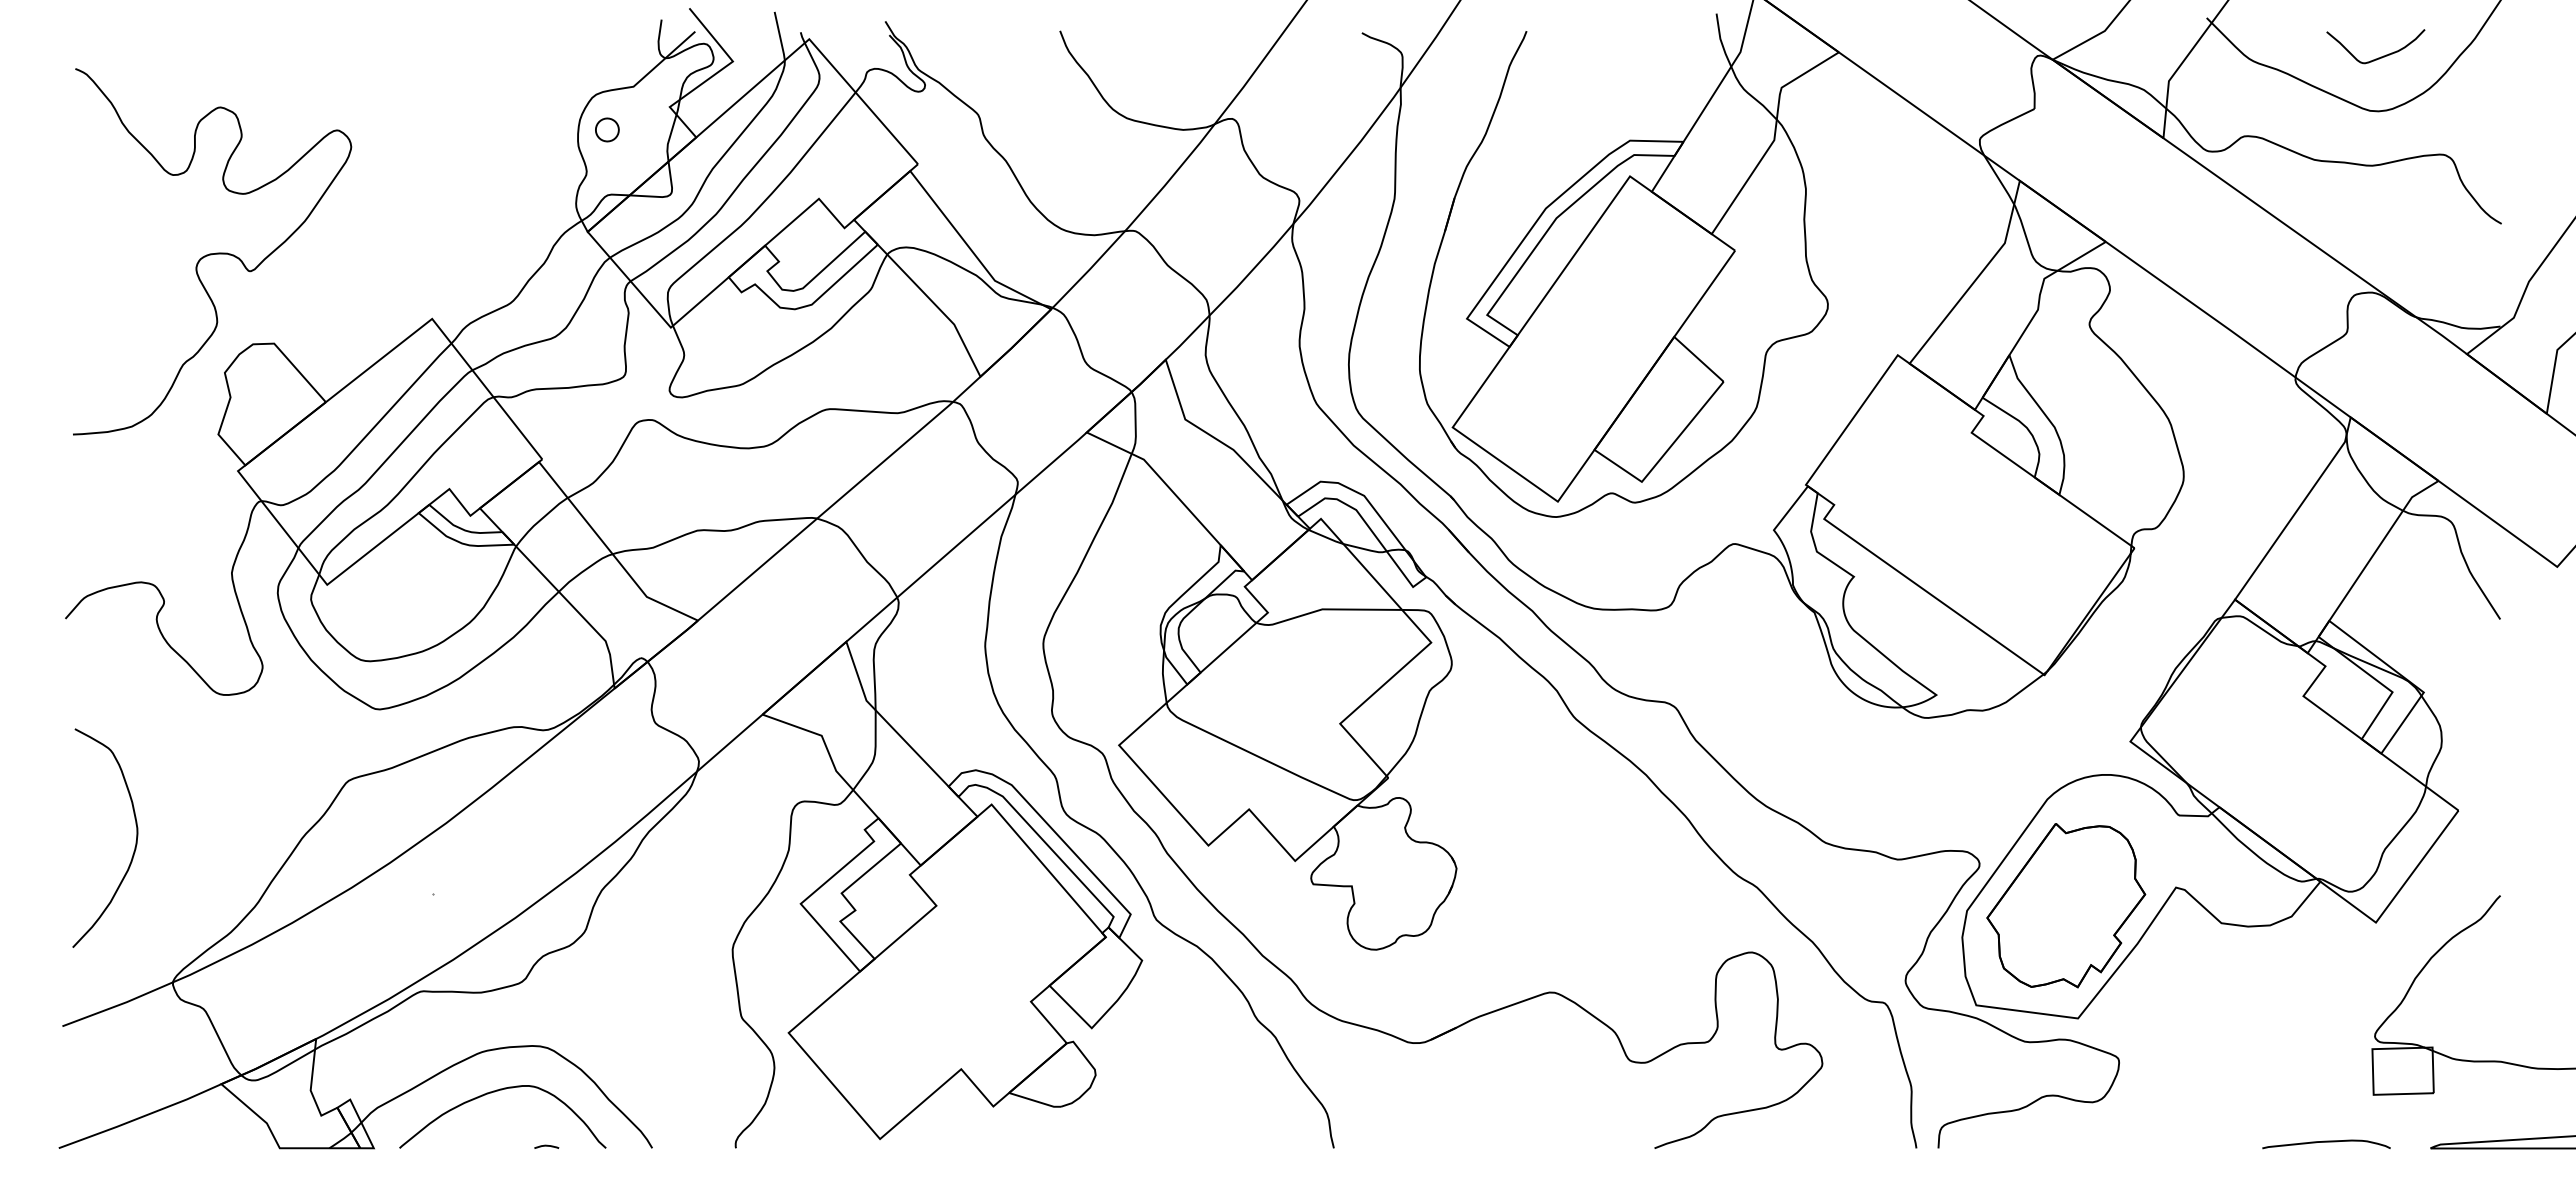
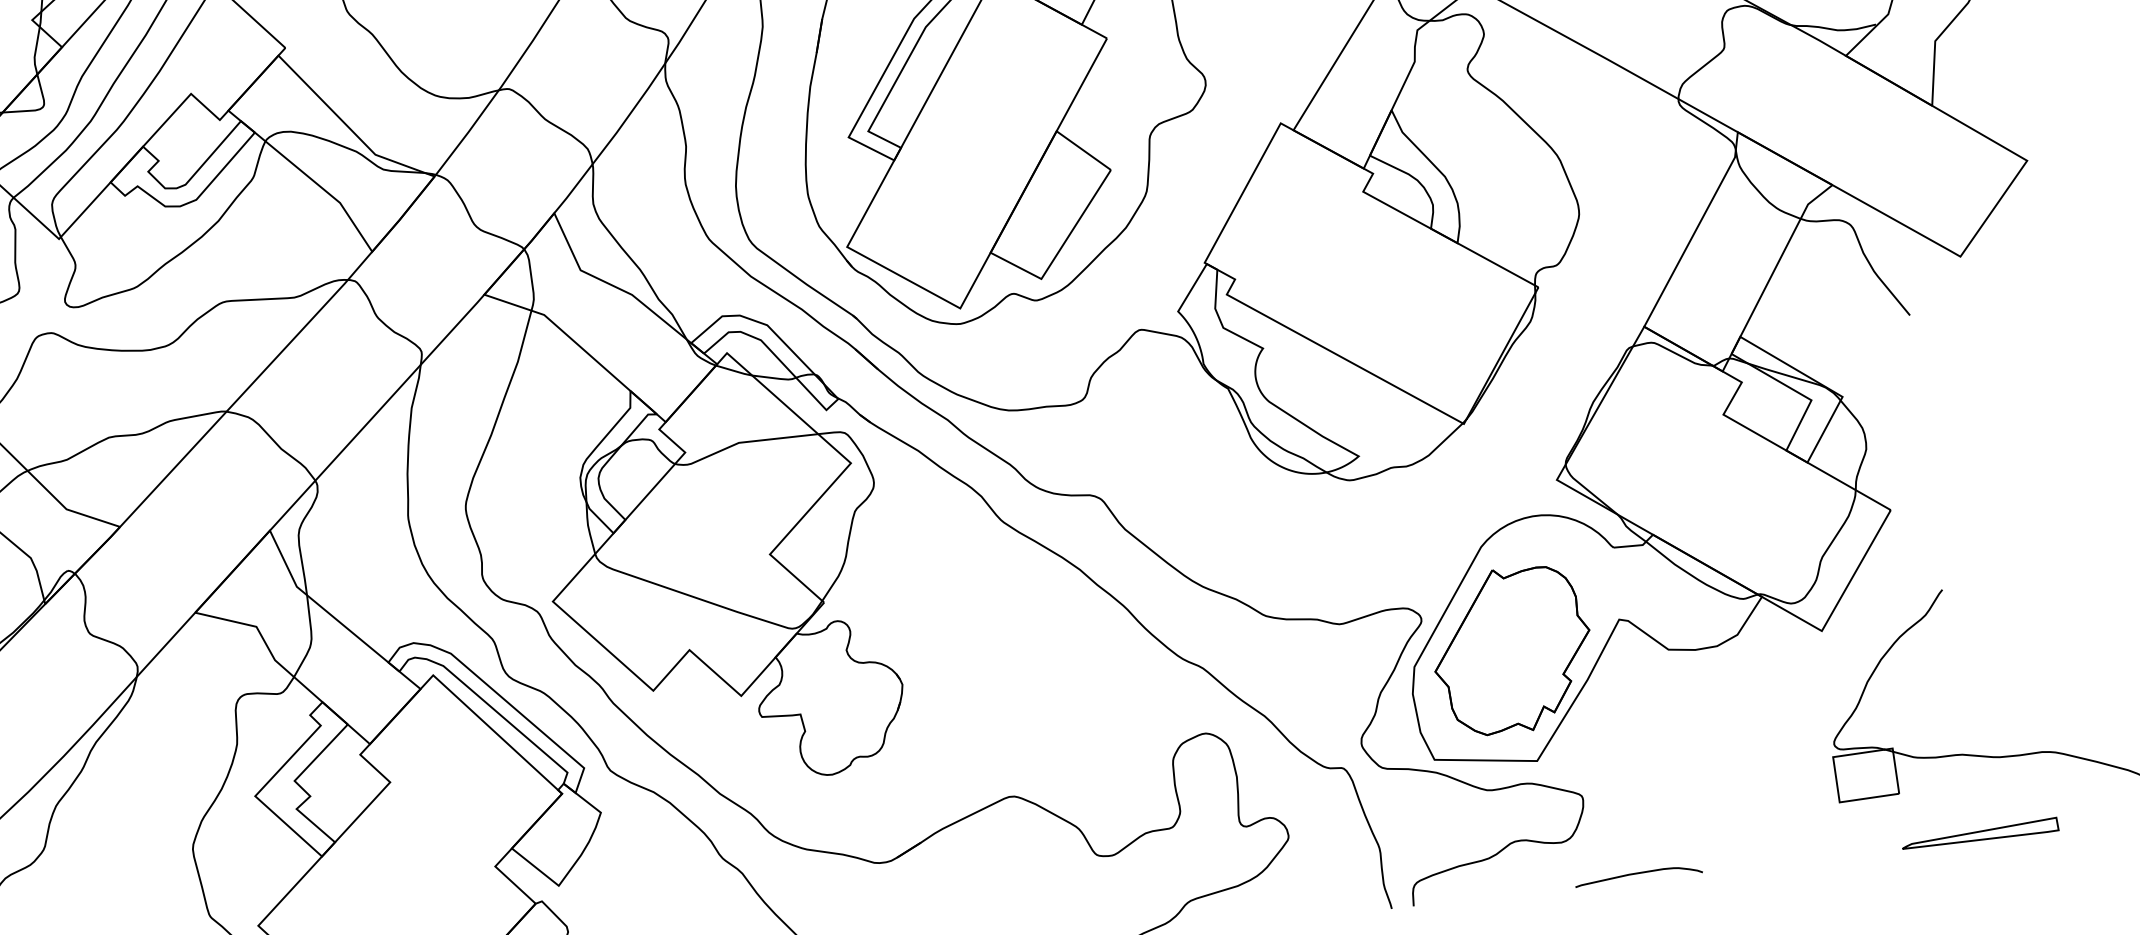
curve: (2326, 1142) -> (1638, 874), moved

